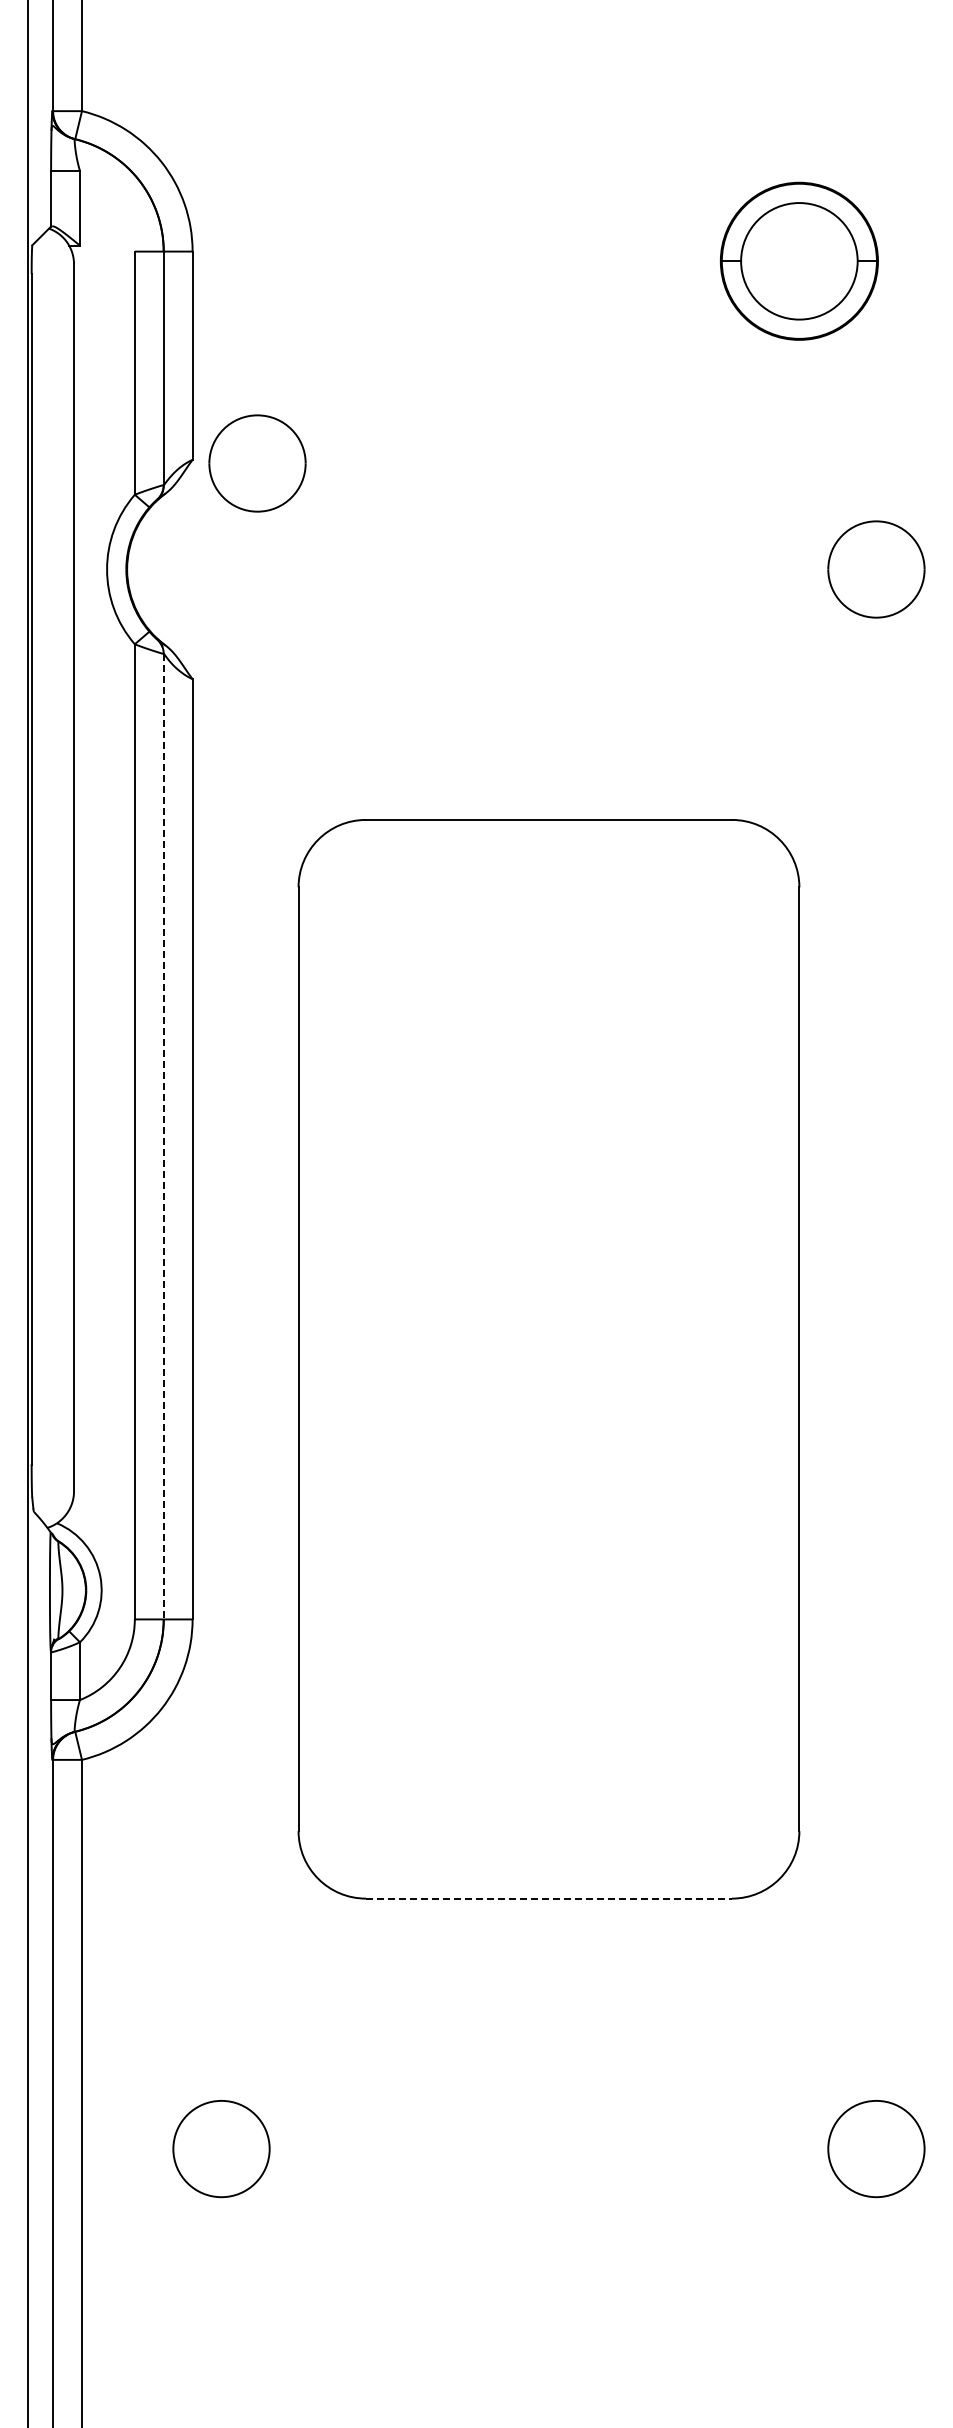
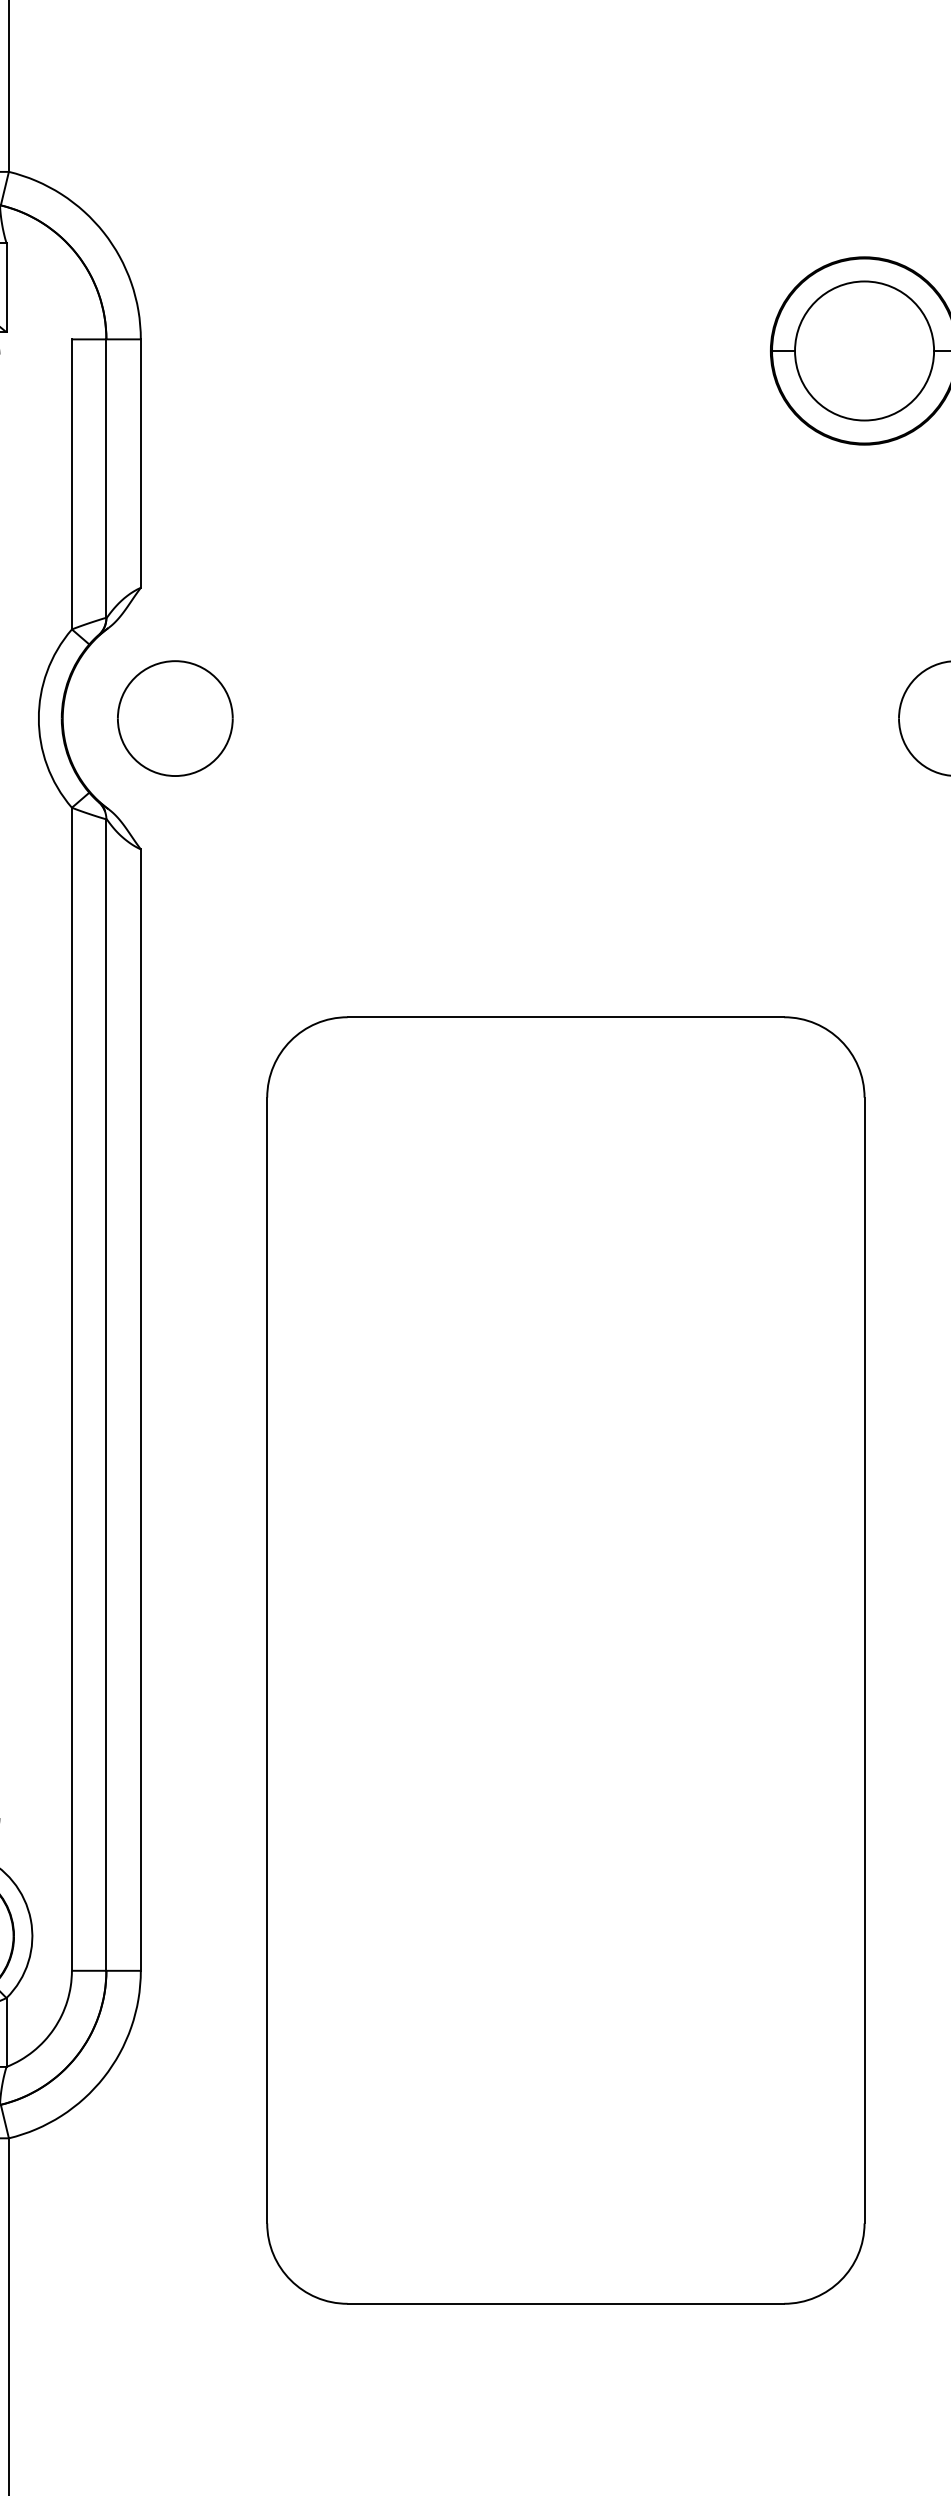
part: (257, 463) -> (175, 718), moved
line: (163, 1136) -> (106, 1394), dashed -> solid
line: (548, 1898) -> (565, 2303), dashed -> solid

